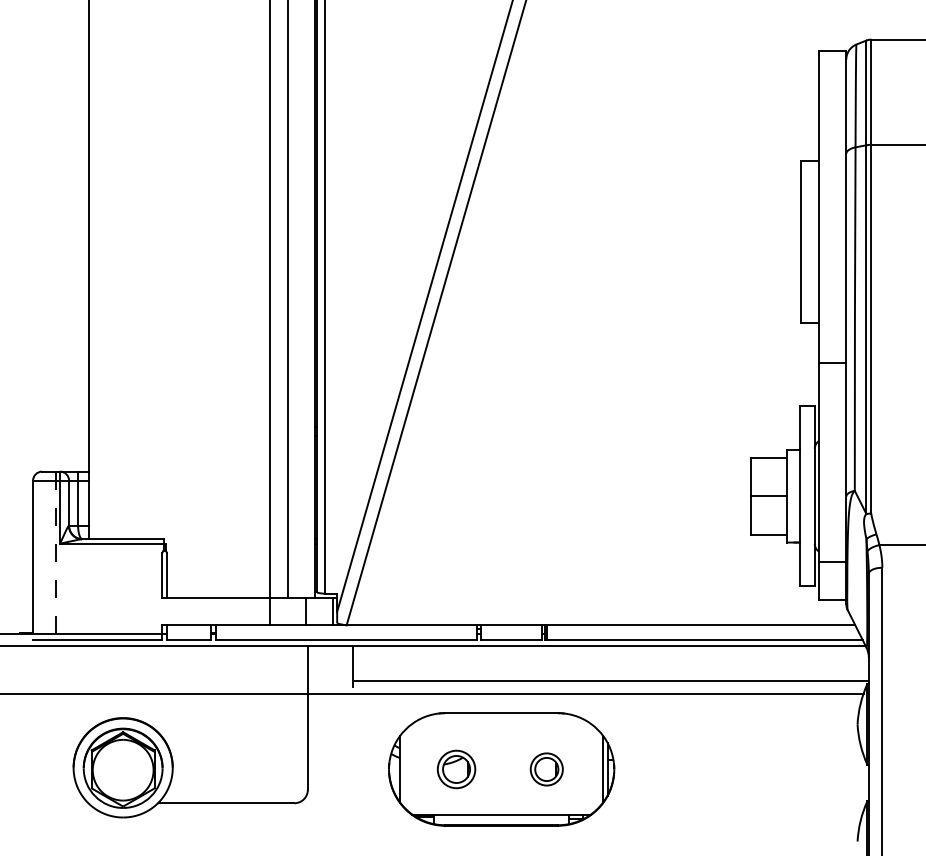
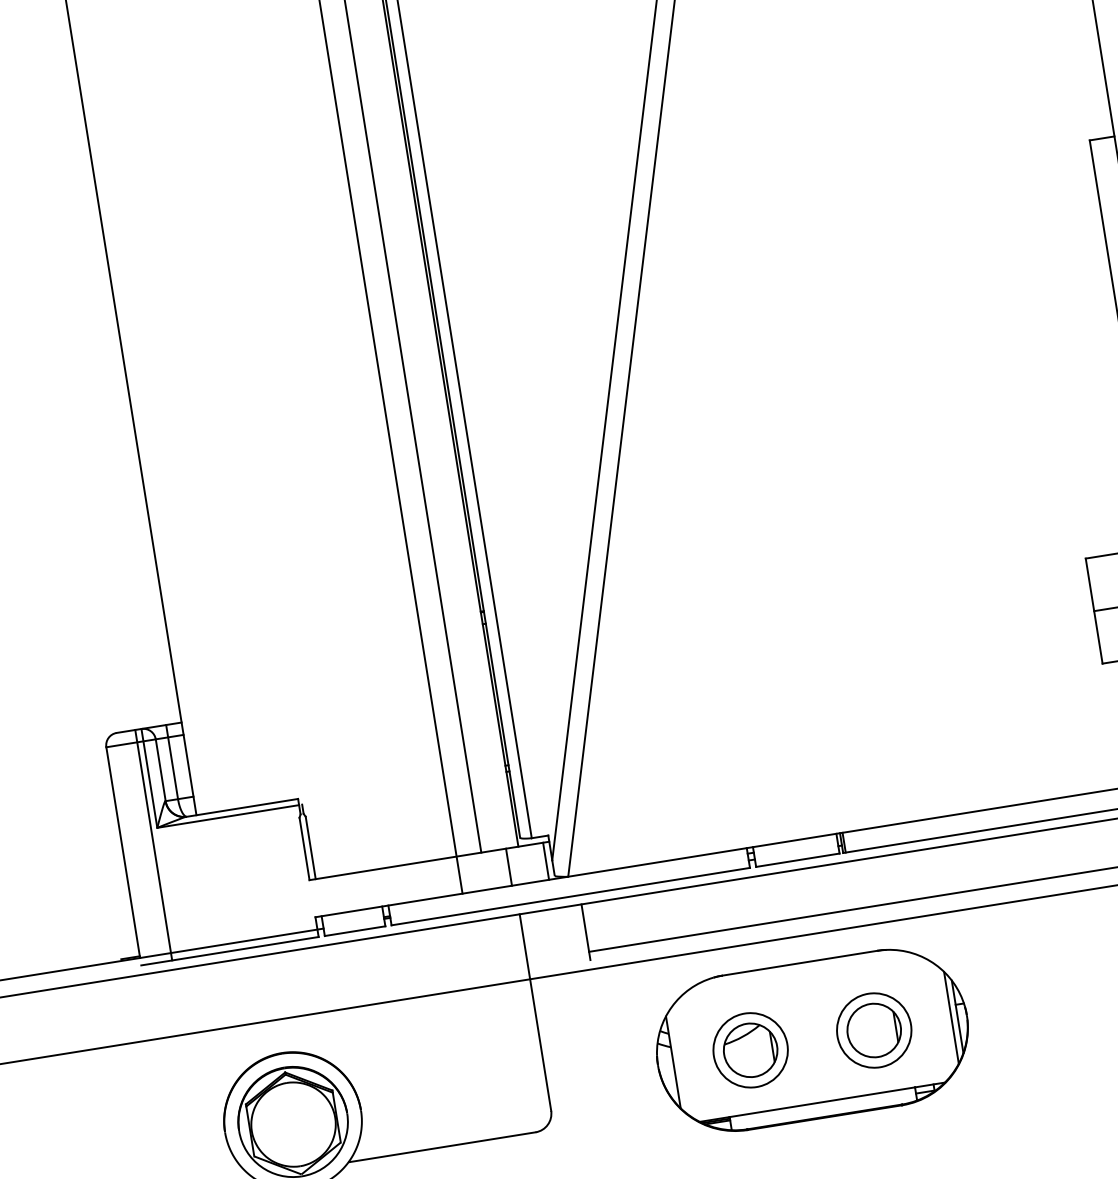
line: (55, 556) -> (153, 846), dashed -> solid
part: (456, 769) -> (750, 1050), size x1.43
part: (546, 769) -> (873, 1030), size x1.67

